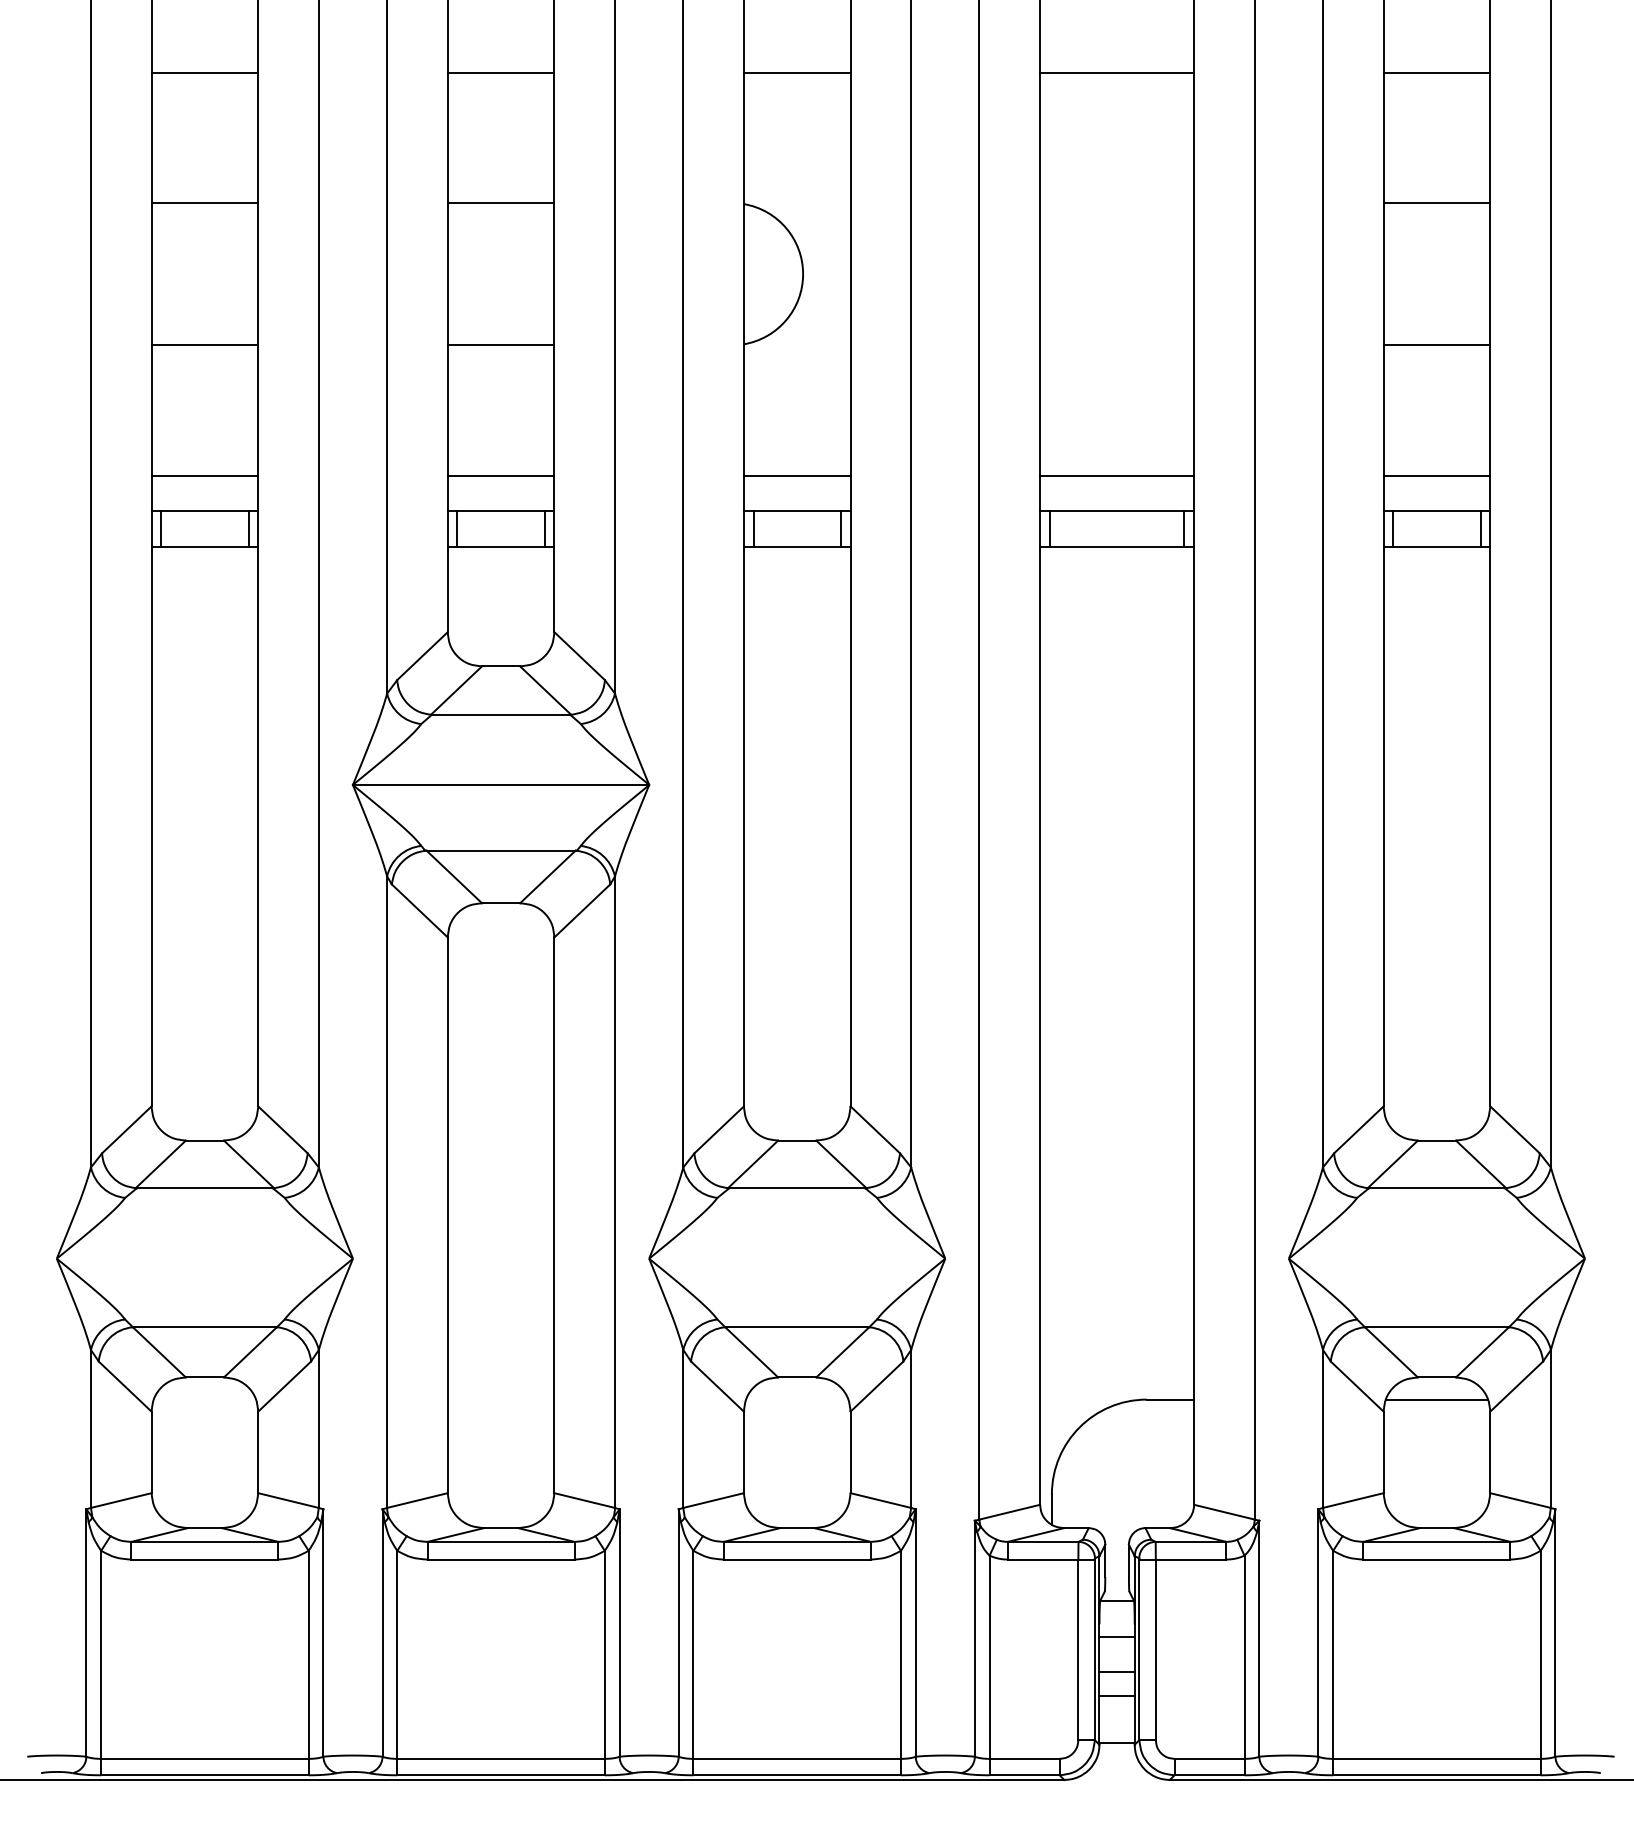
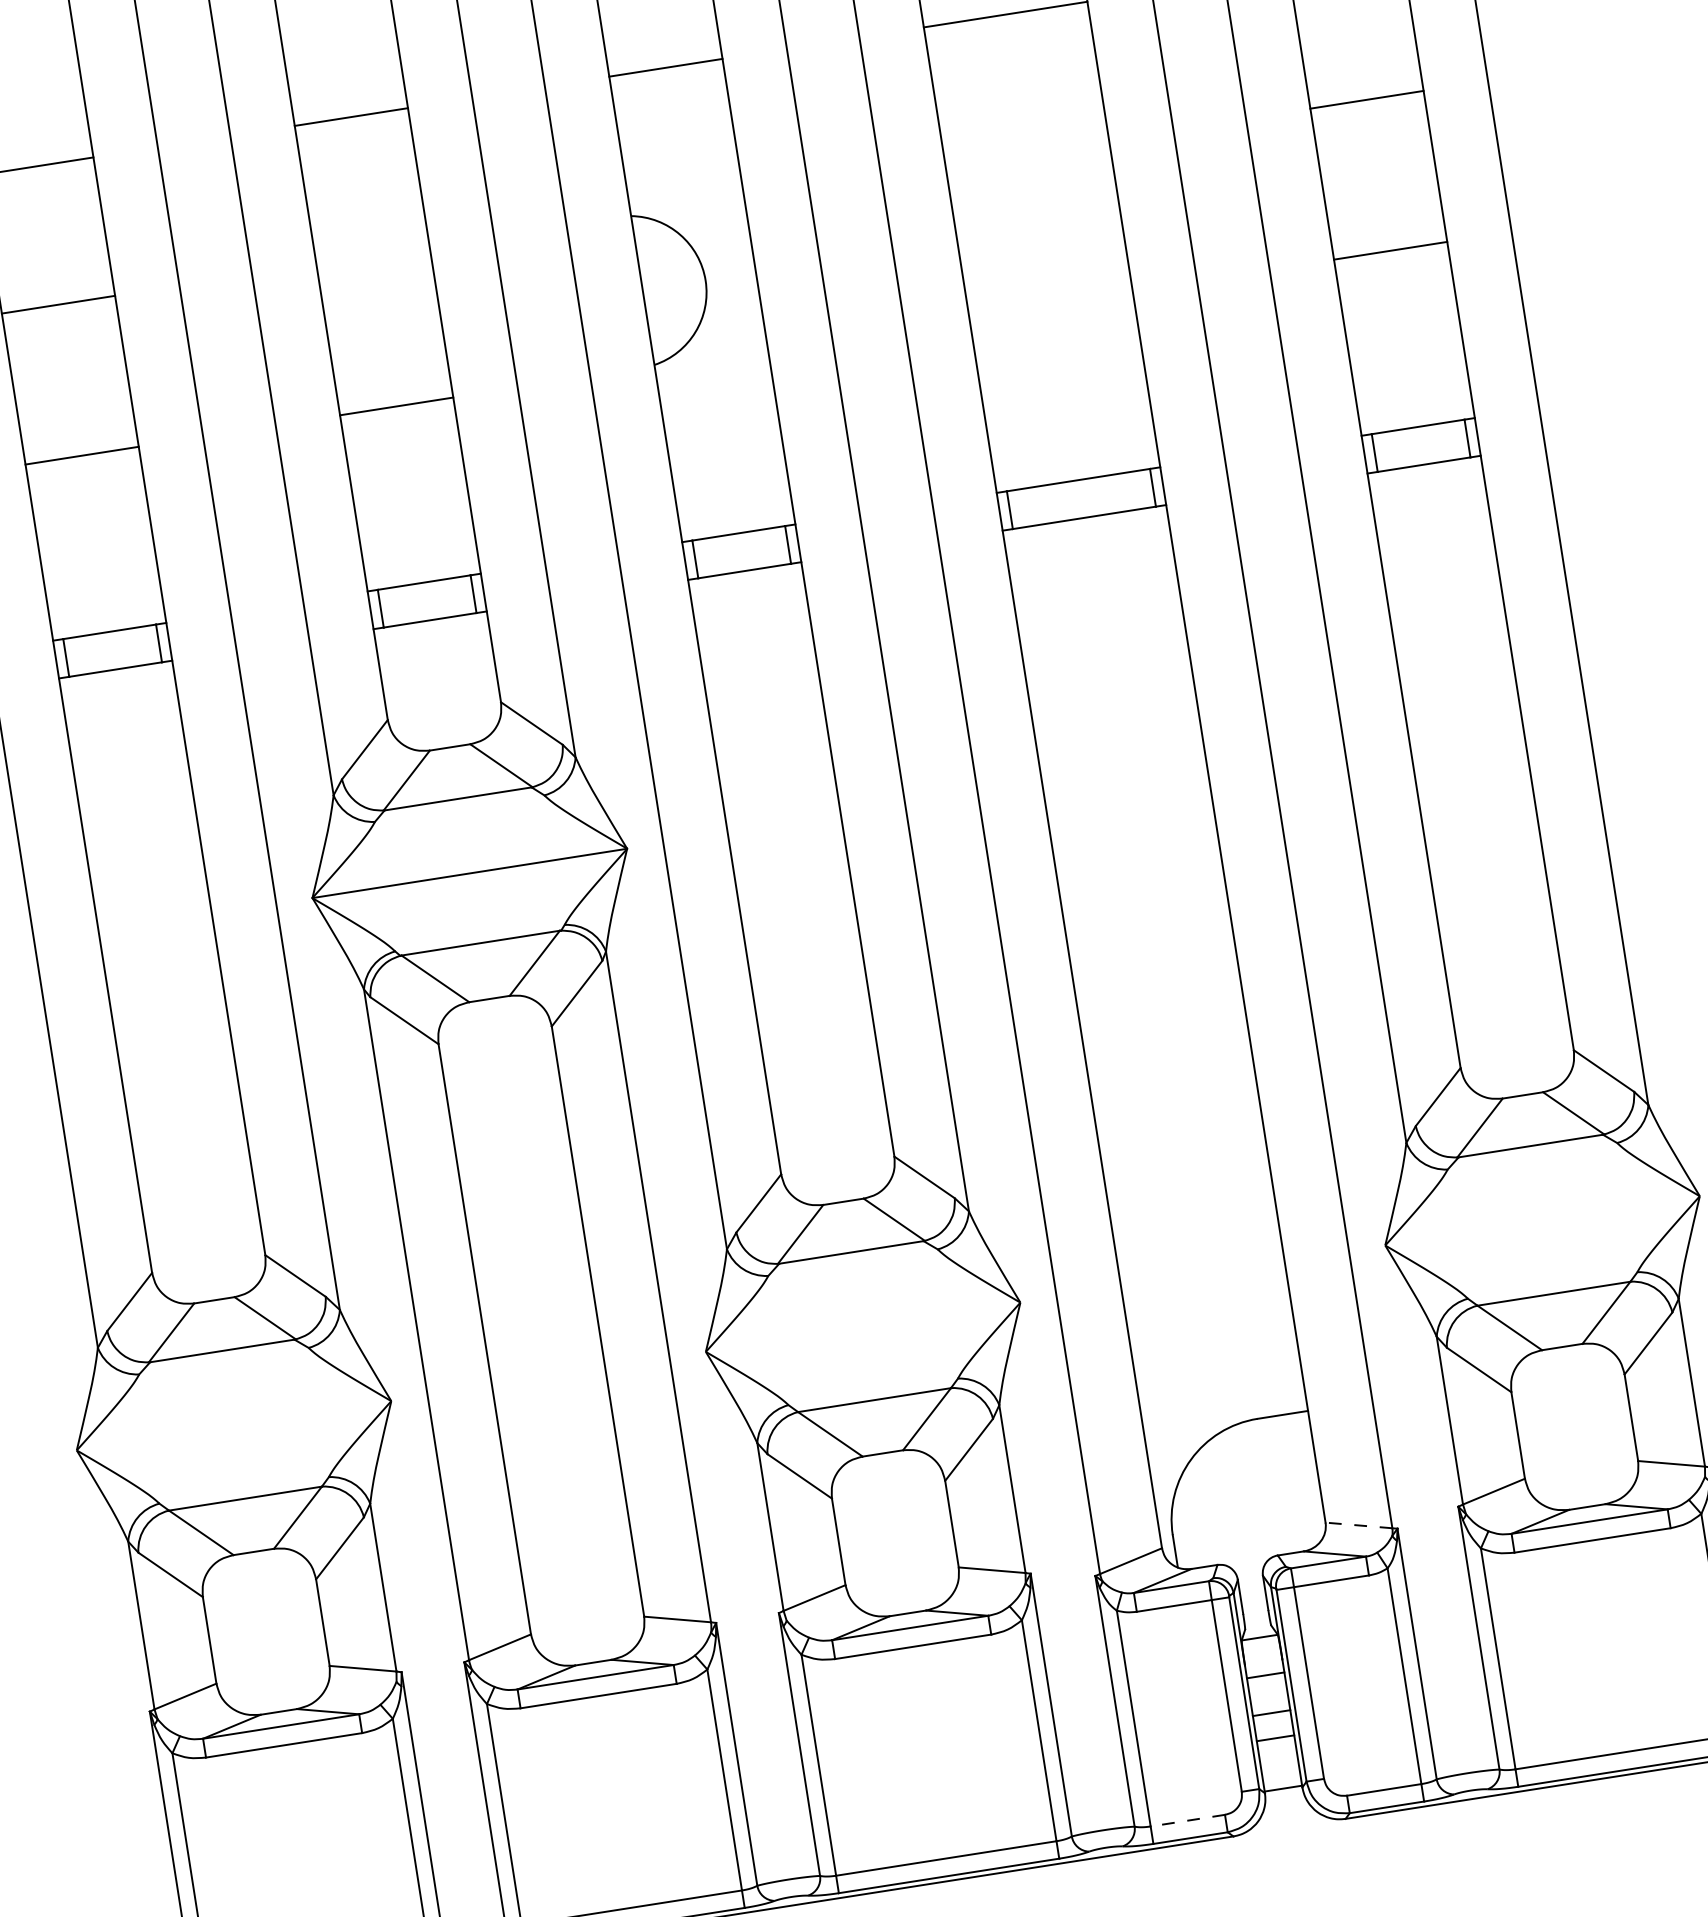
line: (500, 203) -> (372, 255), removed
line: (204, 475) -> (103, 594), removed
line: (500, 475) -> (417, 544), removed
line: (796, 475) -> (732, 495), removed
line: (1117, 475) -> (1073, 442), removed
line: (1436, 475) -> (1411, 389), removed
line: (1436, 1399) -> (1565, 1370), removed
line: (1223, 1512) -> (1358, 1525), solid -> dashed
line: (1024, 1758) -> (1187, 1820), solid -> dashed

